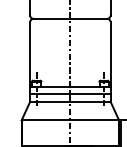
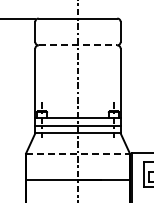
line: (70, 18) -> (78, 45), solid -> dashed
line: (69, 120) -> (77, 153), solid -> dashed

